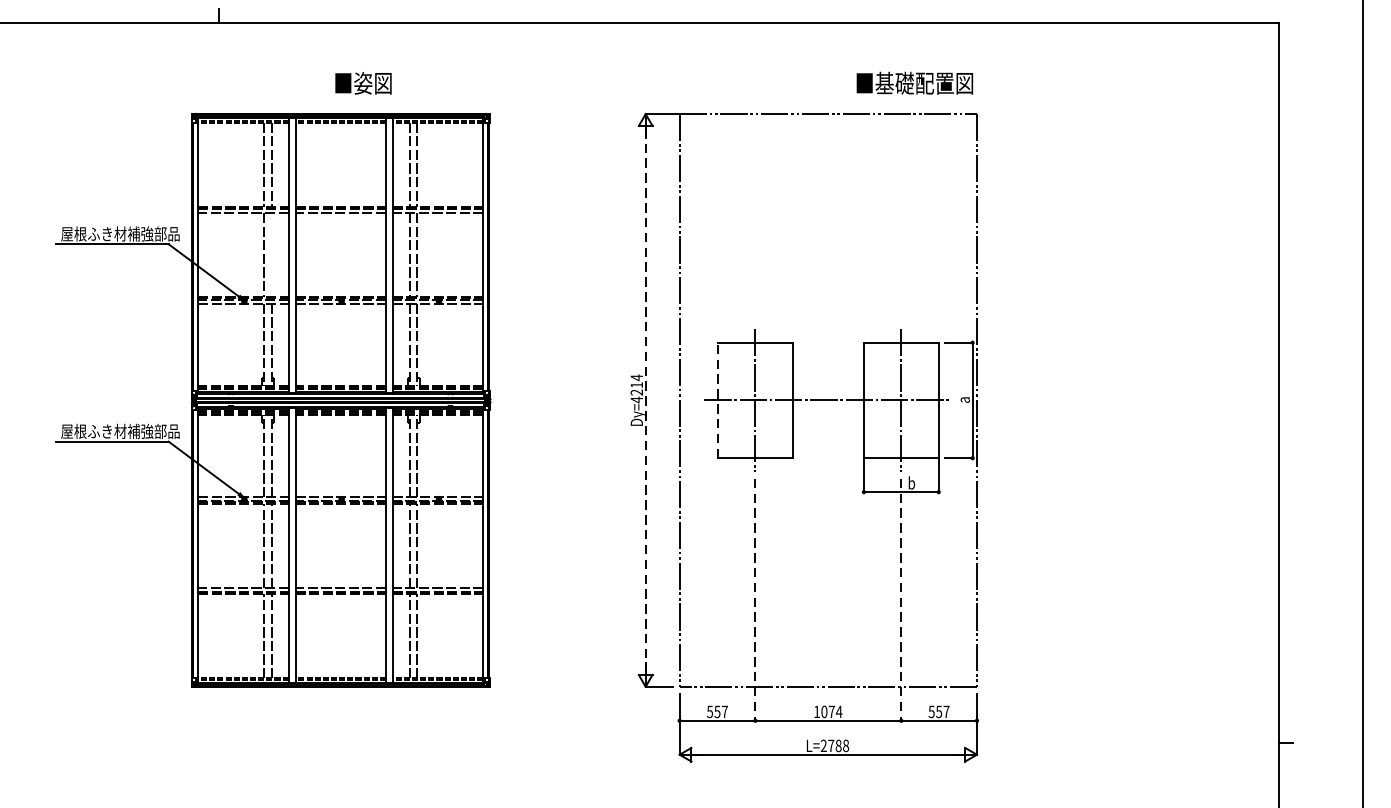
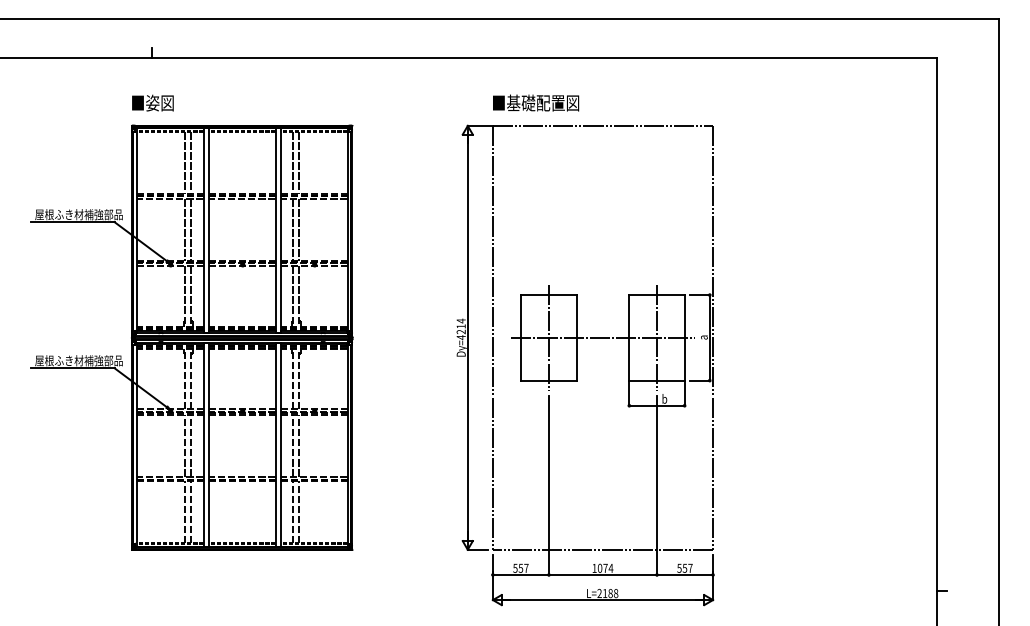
text: (362, 82) -> (152, 102), moved
text: (915, 82) -> (536, 102), moved
line: (271, 255) -> (190, 230), added
line: (645, 399) -> (467, 337), dashed -> solid
line: (718, 399) -> (521, 337), dashed -> solid
line: (754, 599) -> (548, 485), dashed -> solid
line: (901, 599) -> (657, 485), dashed -> solid
text: (831, 745) -> (605, 593), L=2788 -> L=2188

